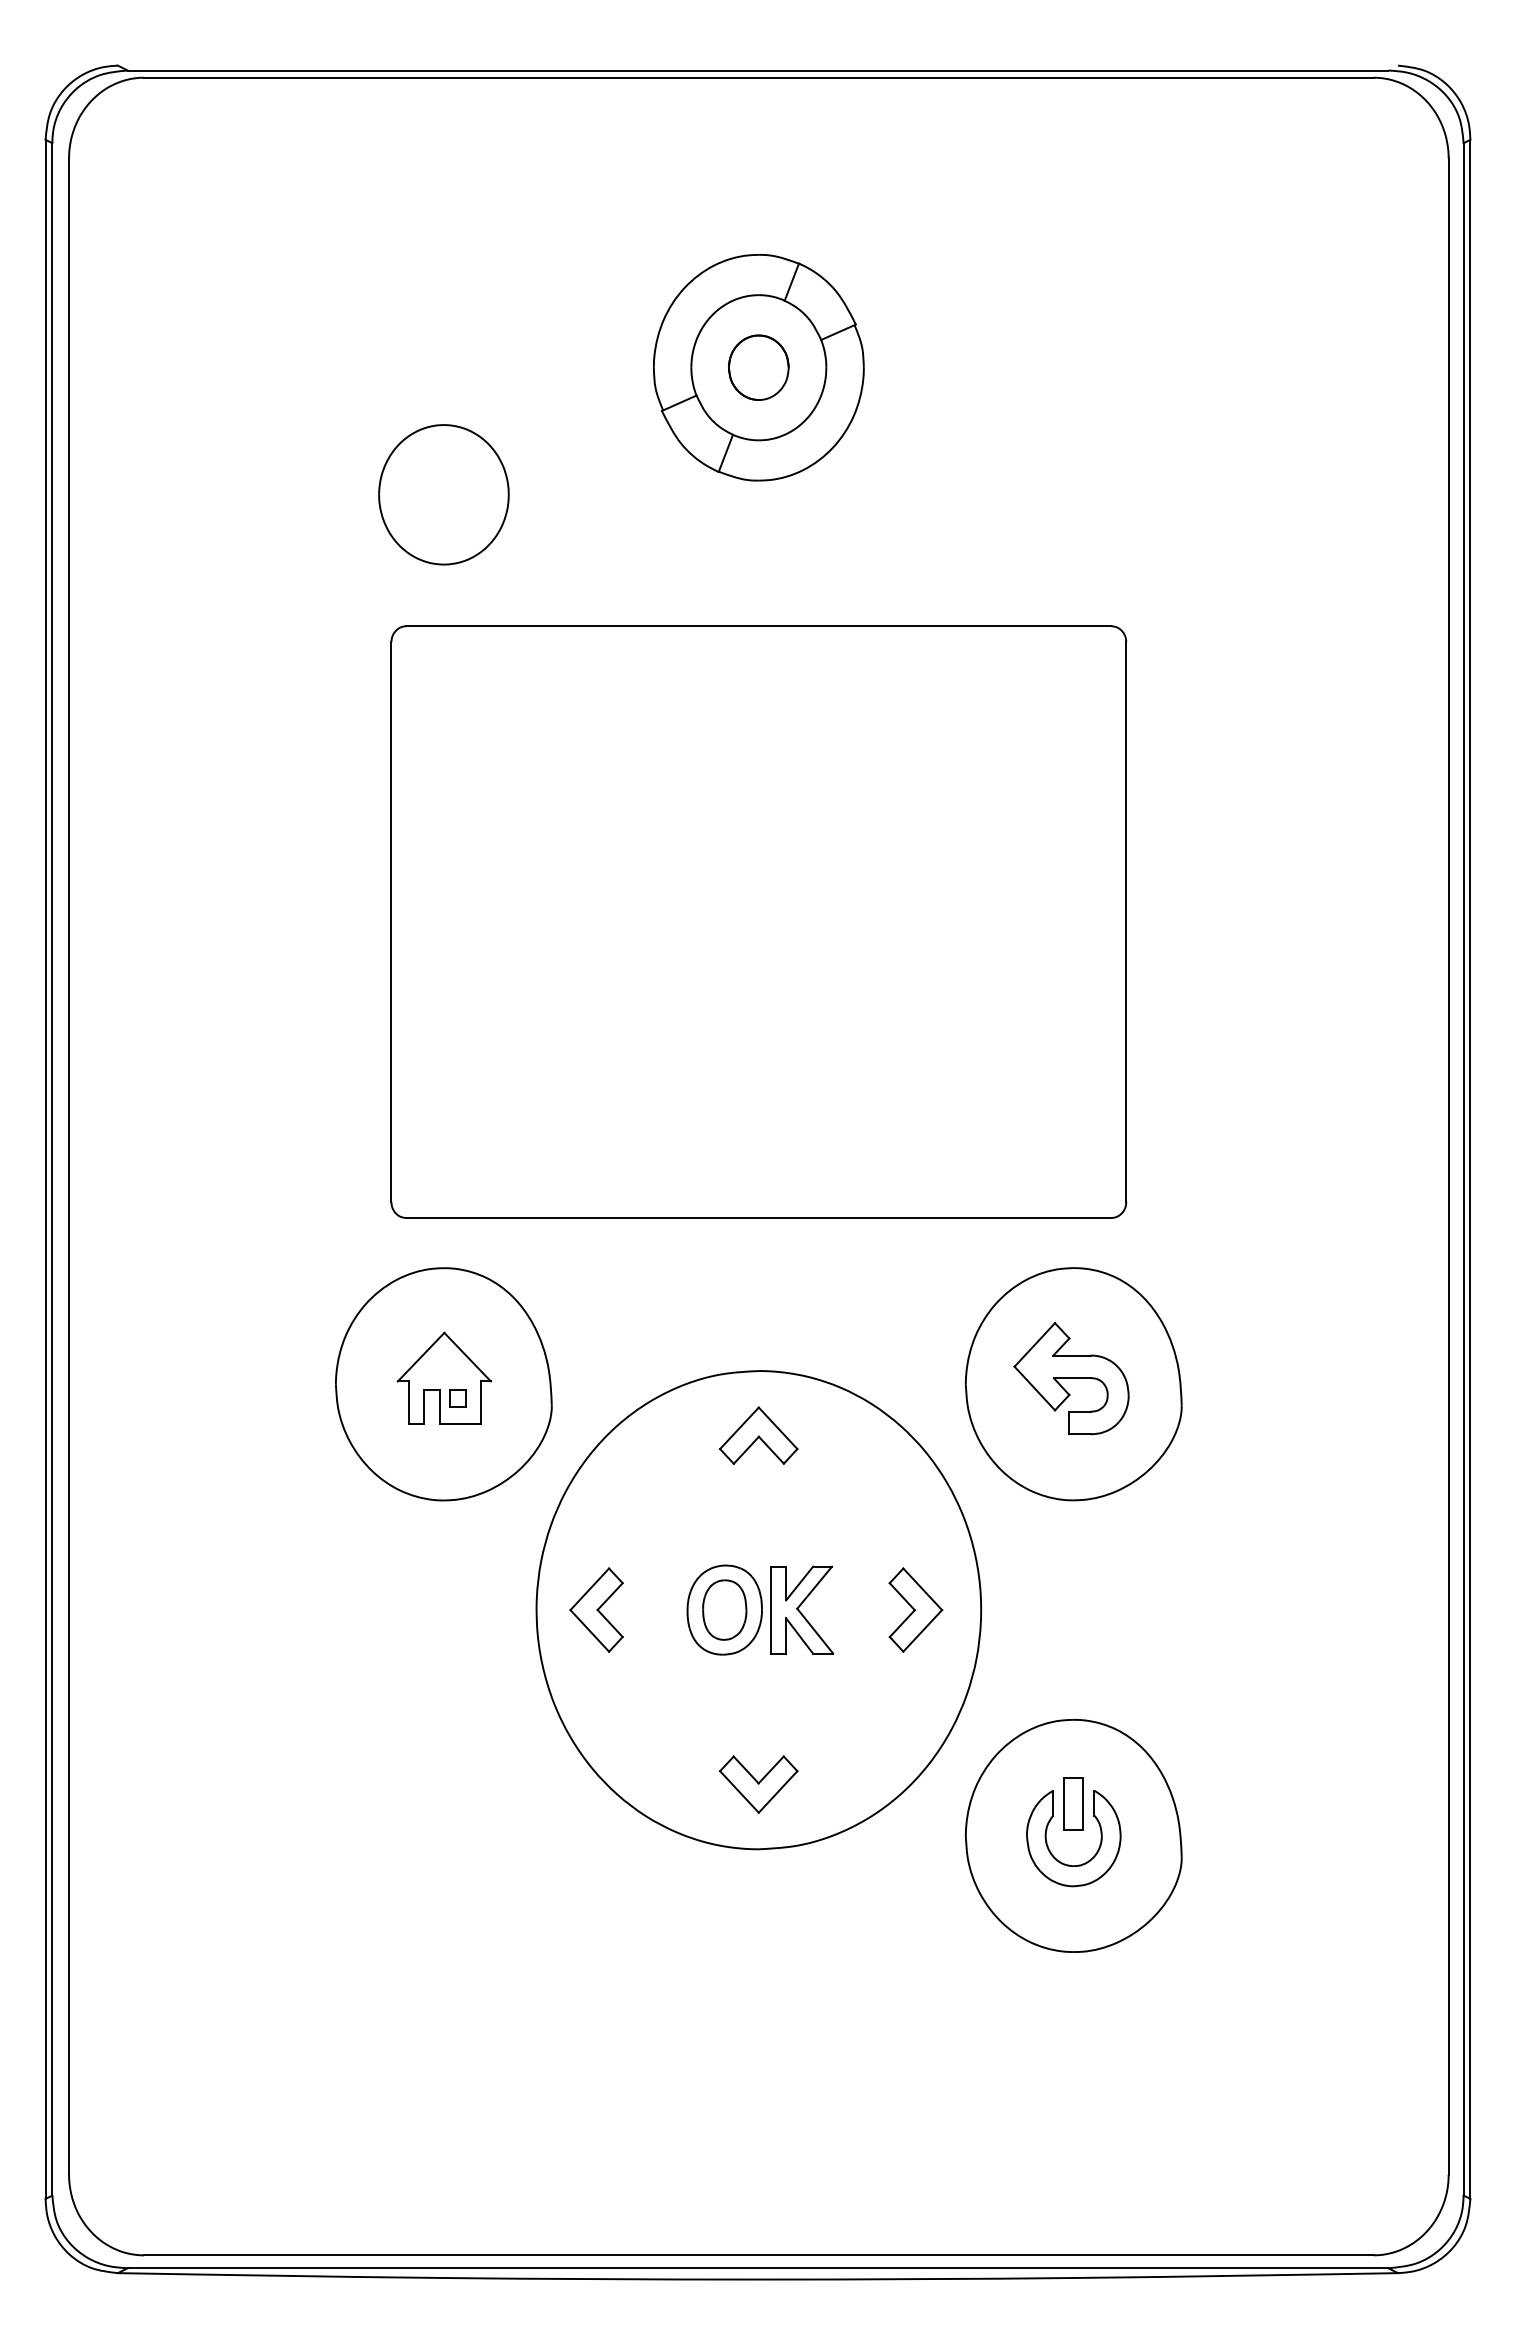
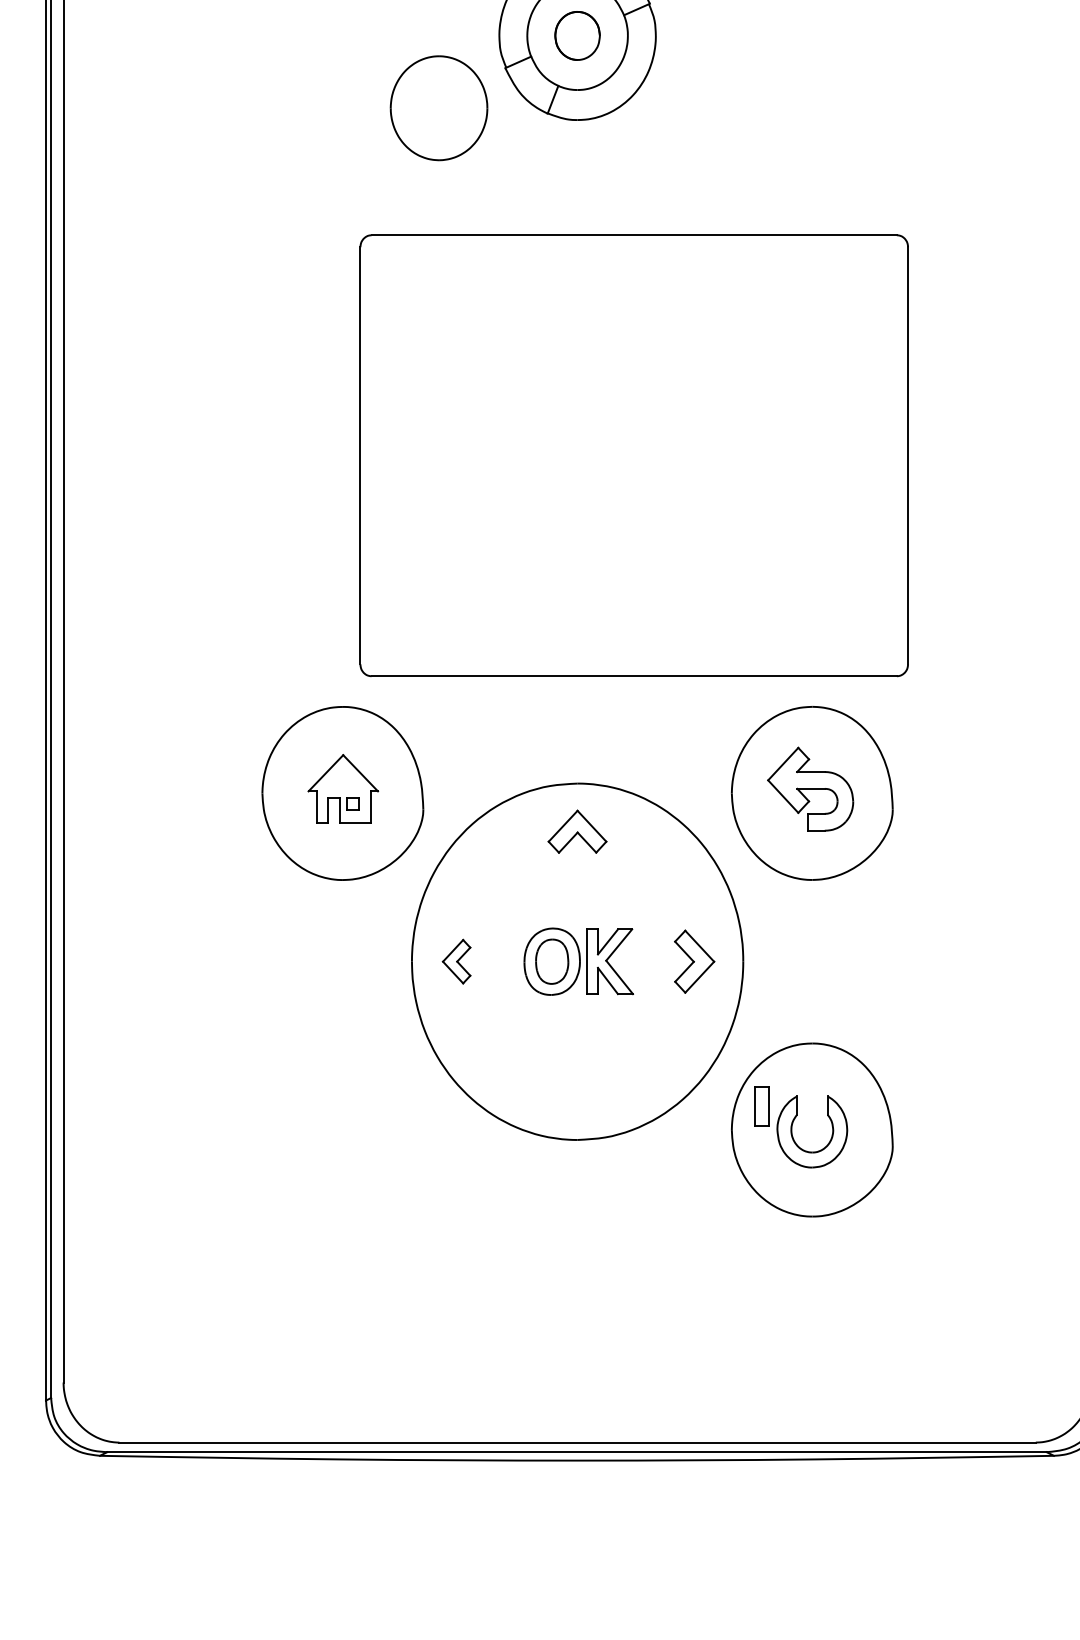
part: (443, 494) -> (438, 108), moved
part: (758, 921) -> (633, 455), moved
part: (596, 1609) -> (456, 961), size x0.7
part: (758, 1784) -> (577, 1091), removed
part: (1073, 1803) -> (761, 1105), moved

